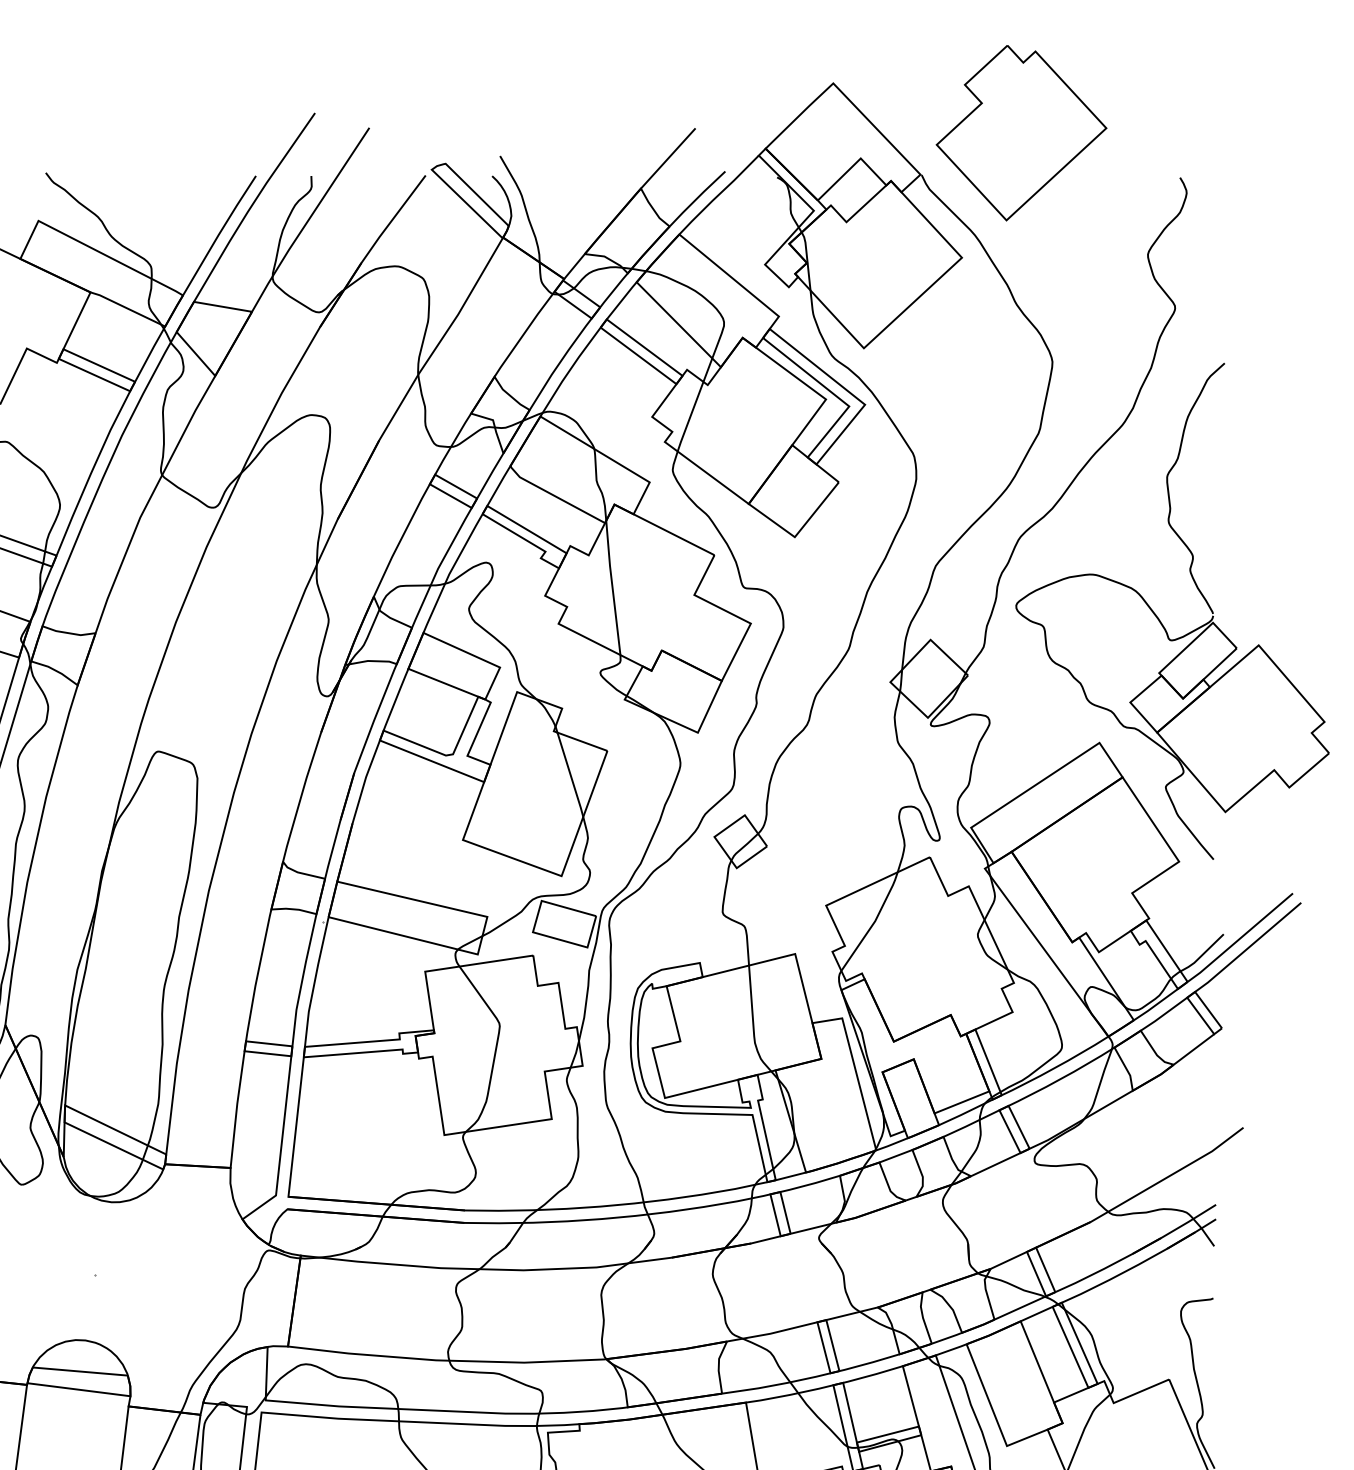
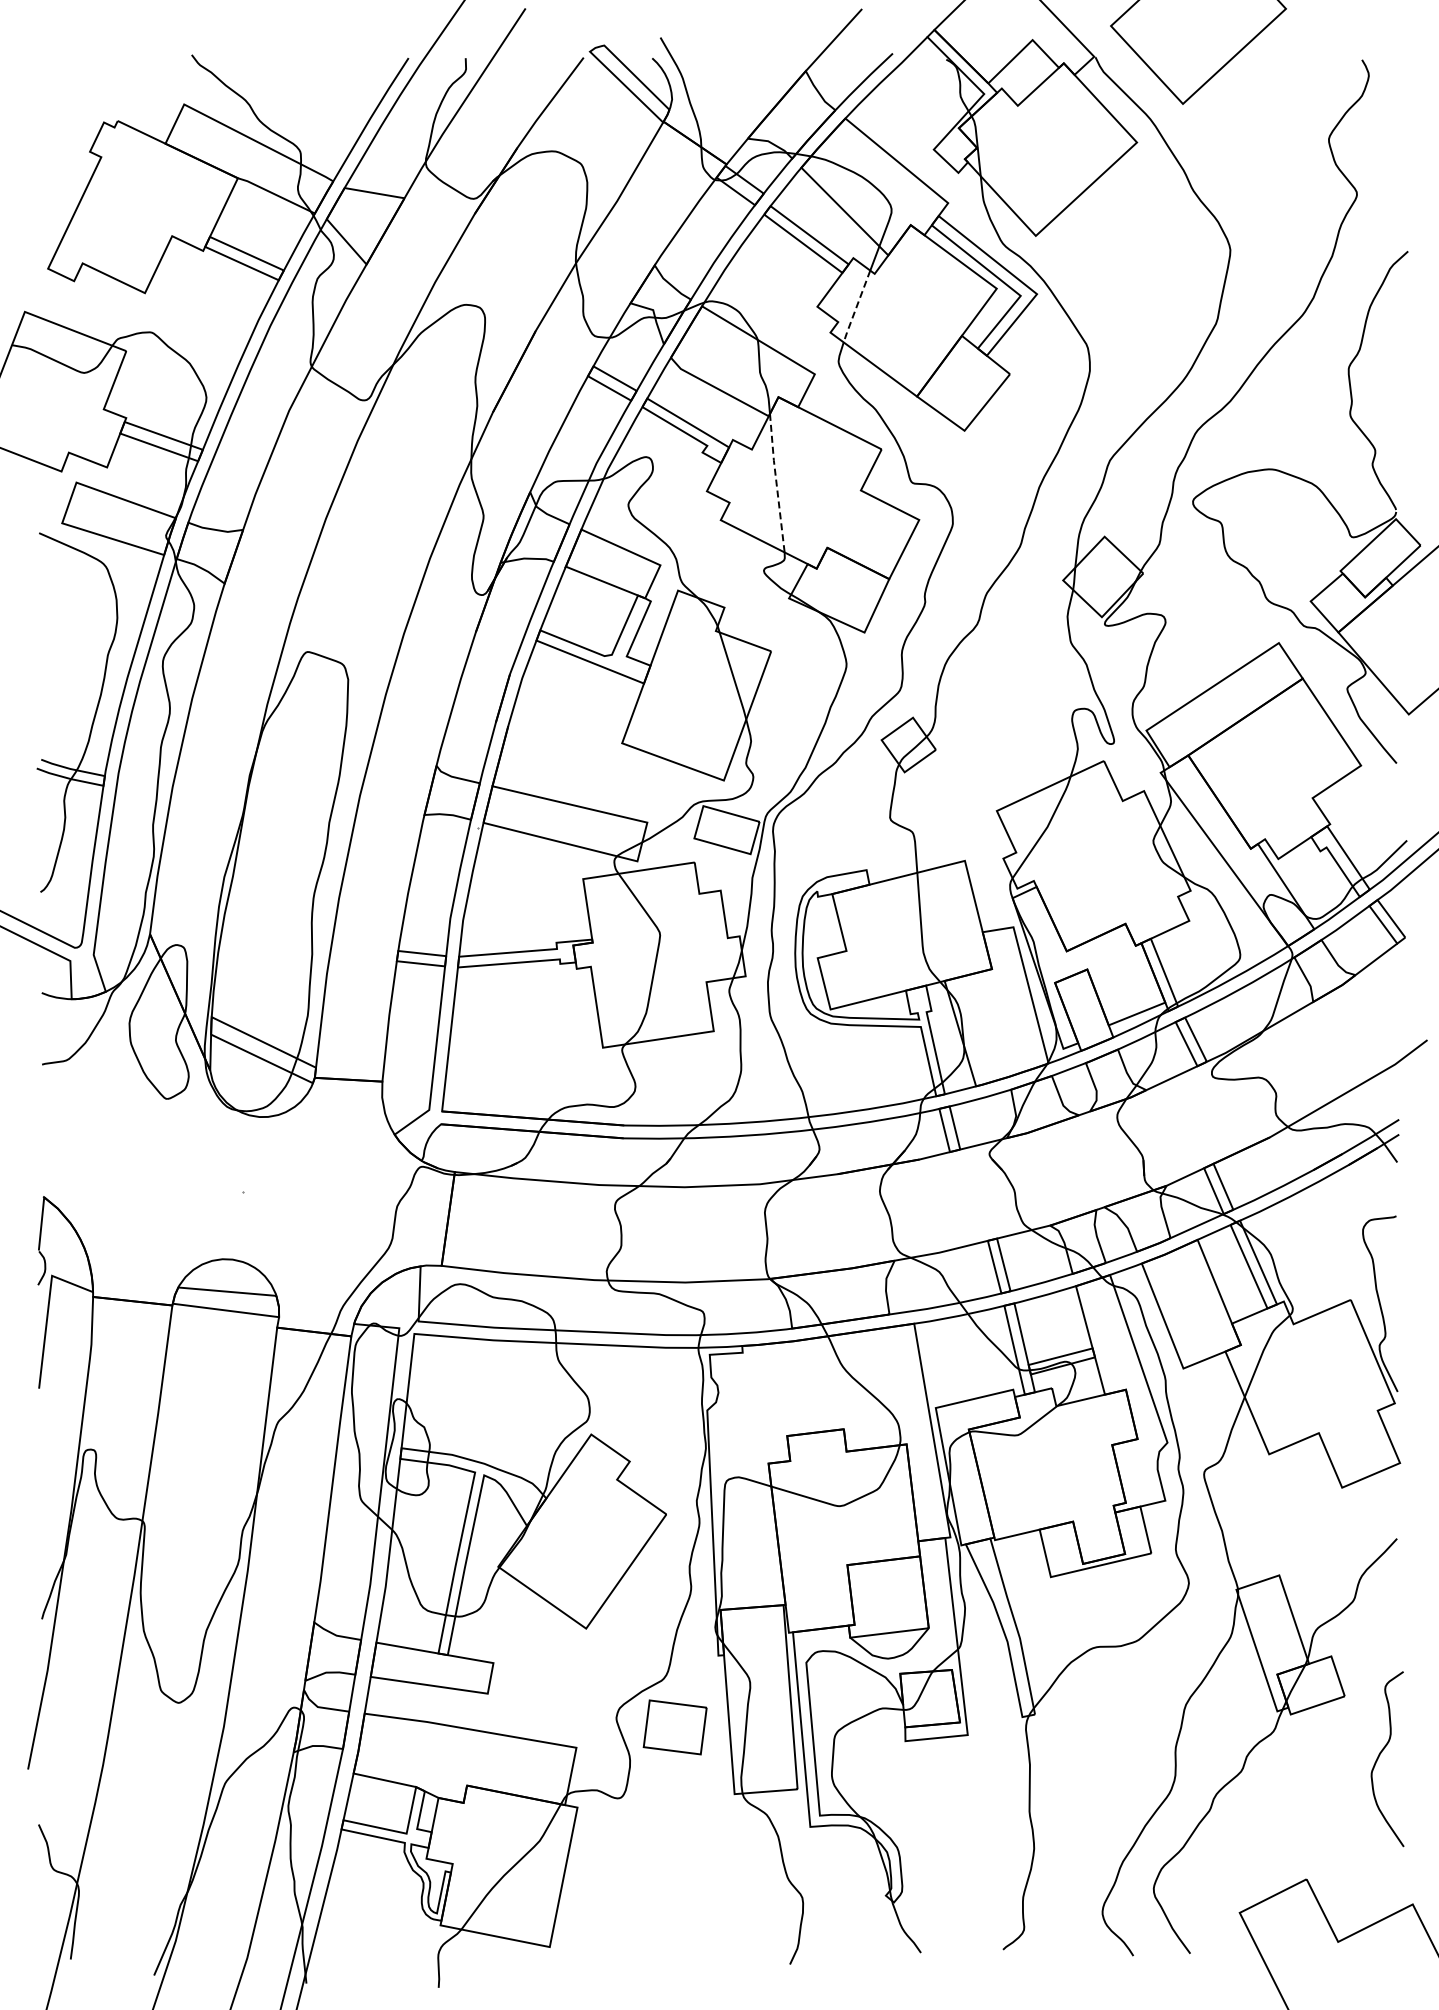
line: (690, 417) -> (856, 307), solid -> dashed
line: (612, 588) -> (776, 483), solid -> dashed

